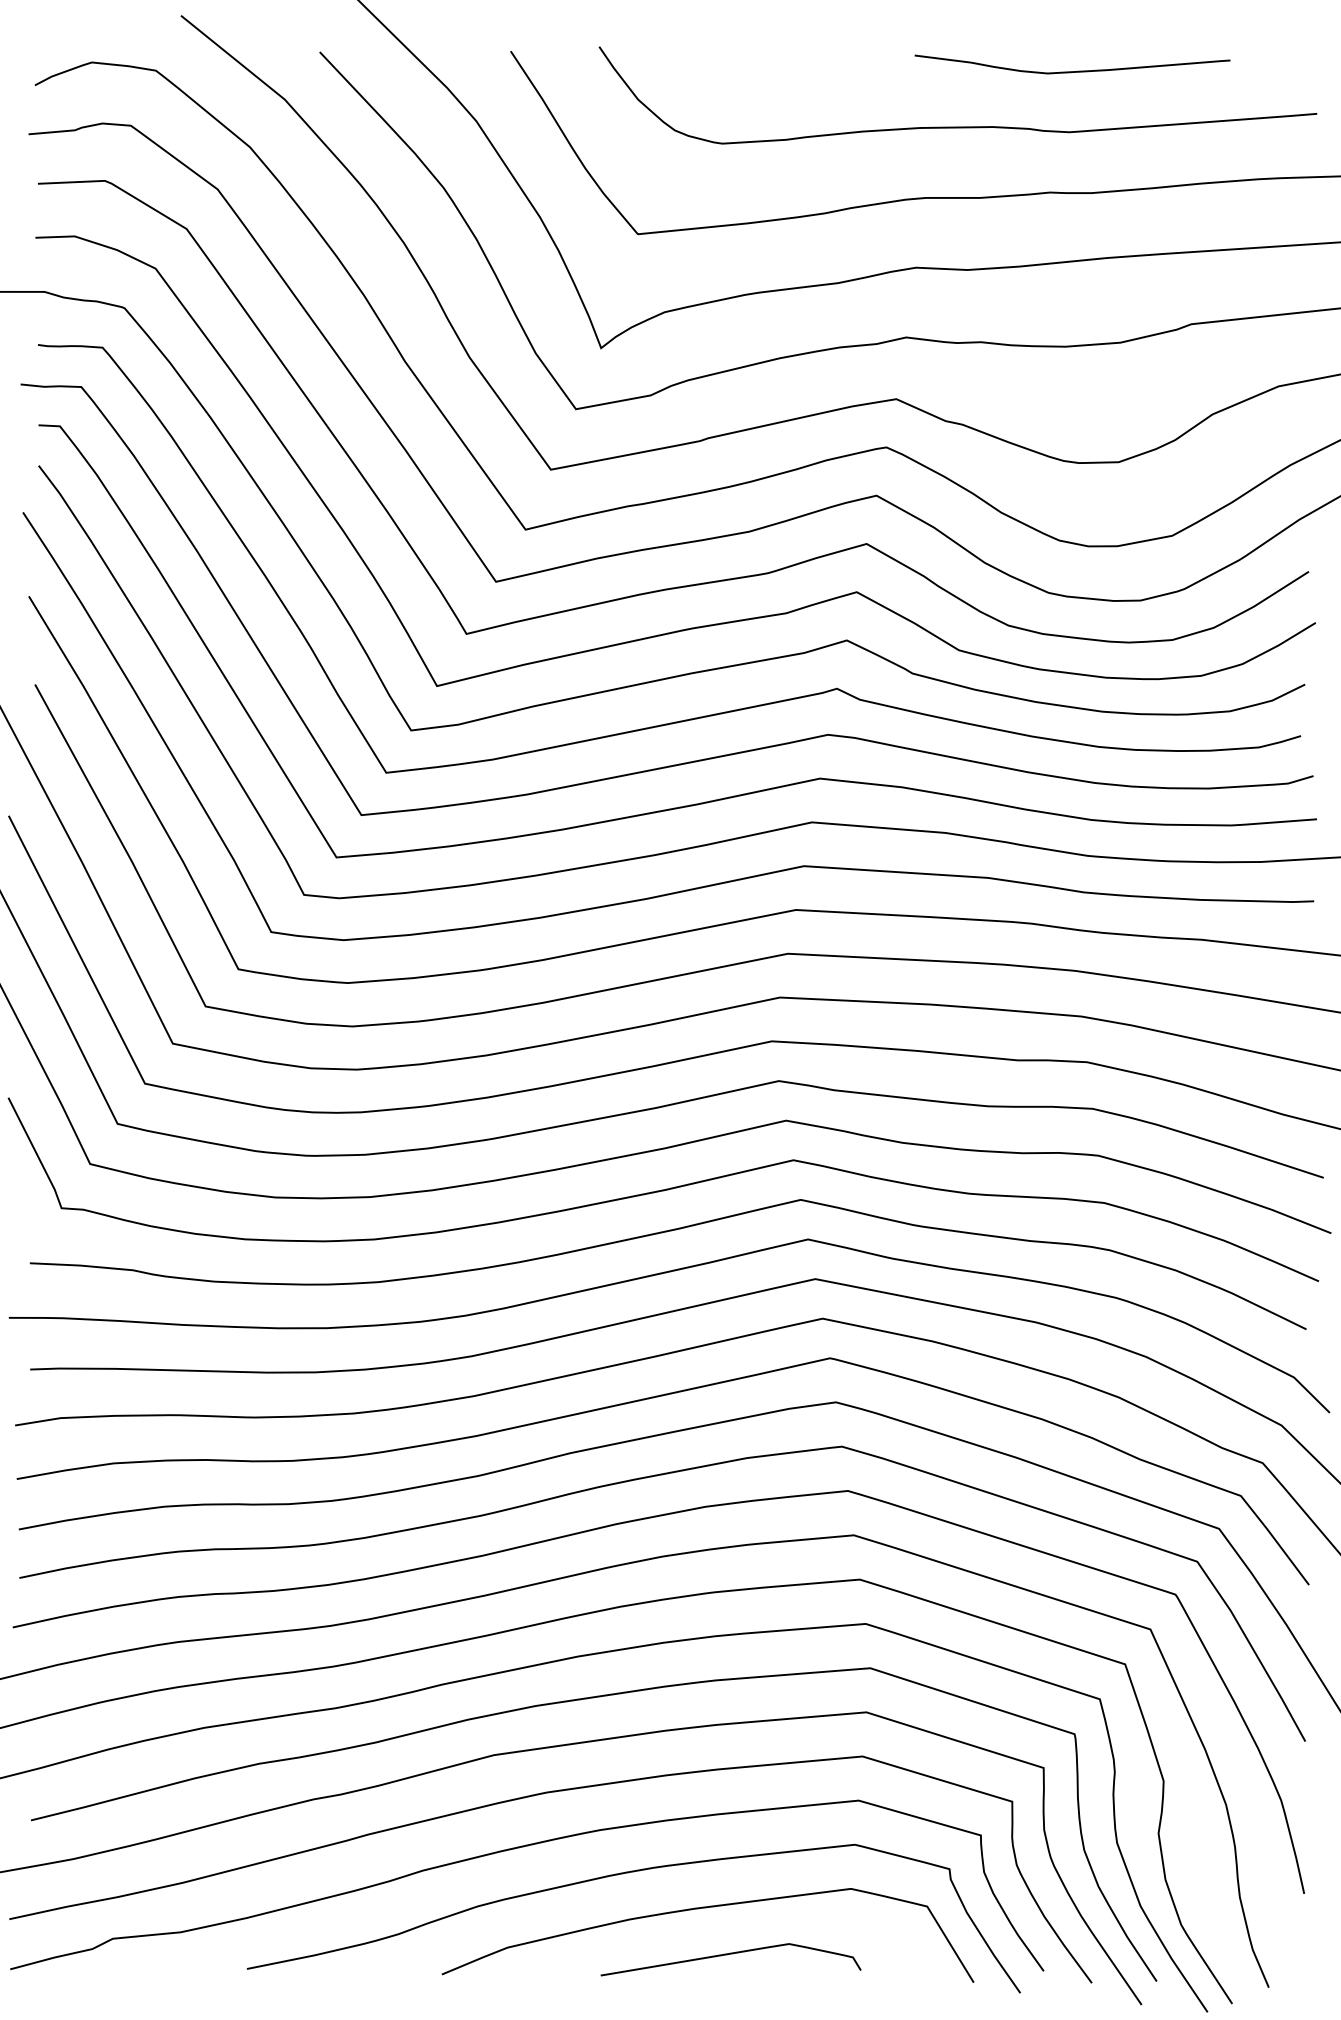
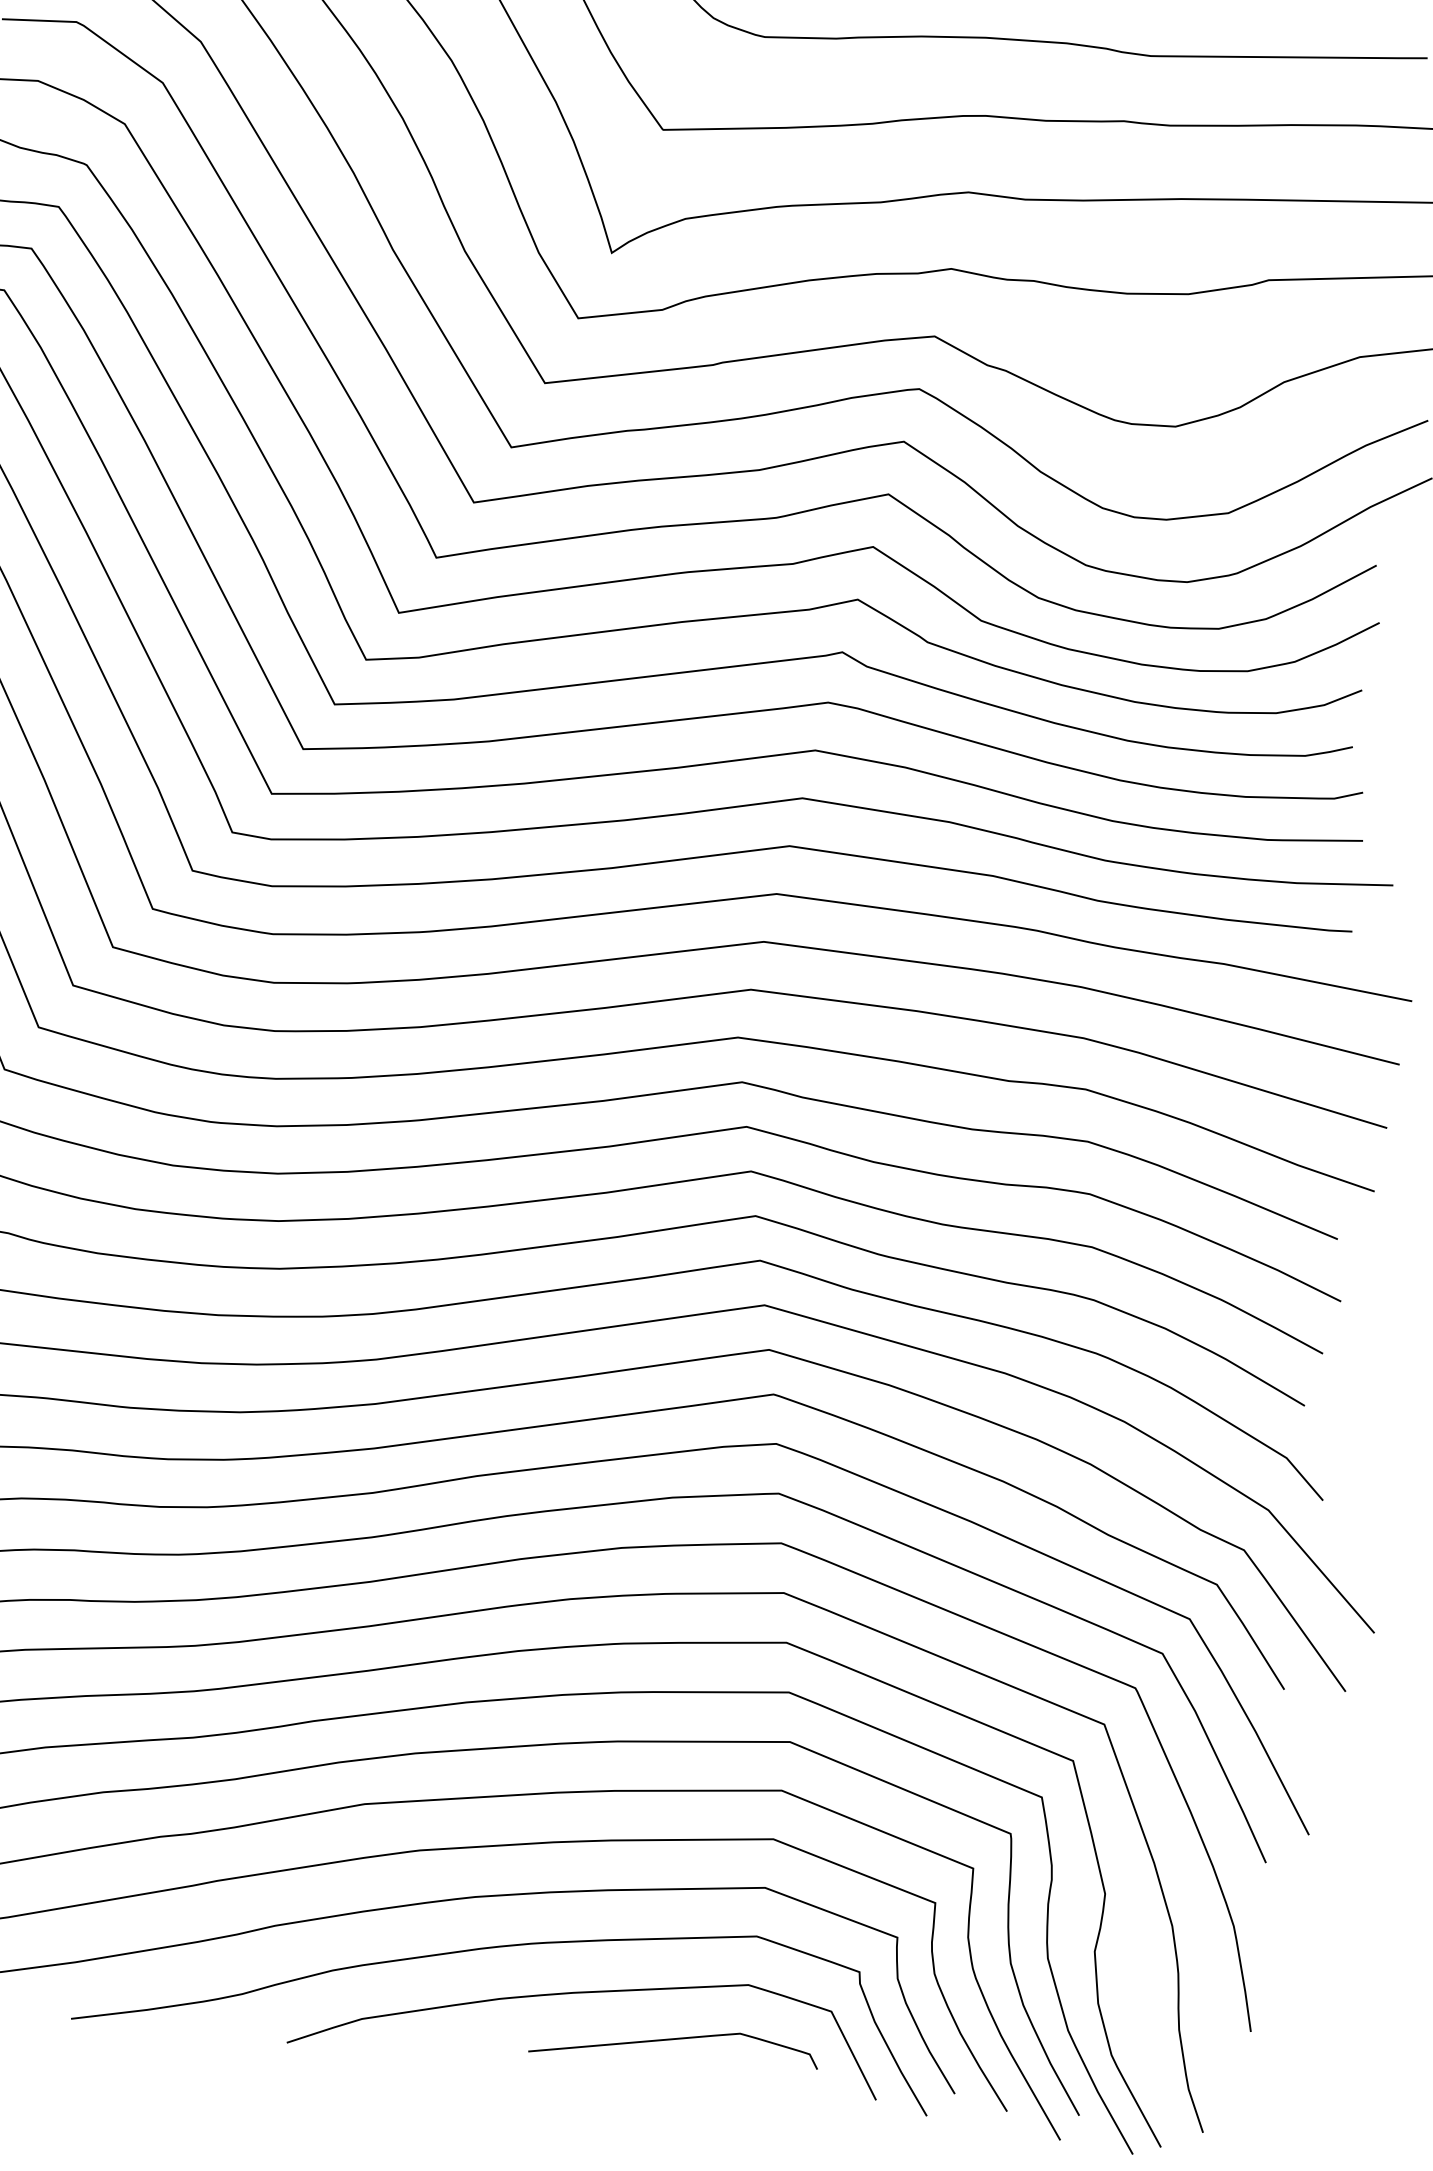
curve: (730, 1954) -> (674, 2039), moved

